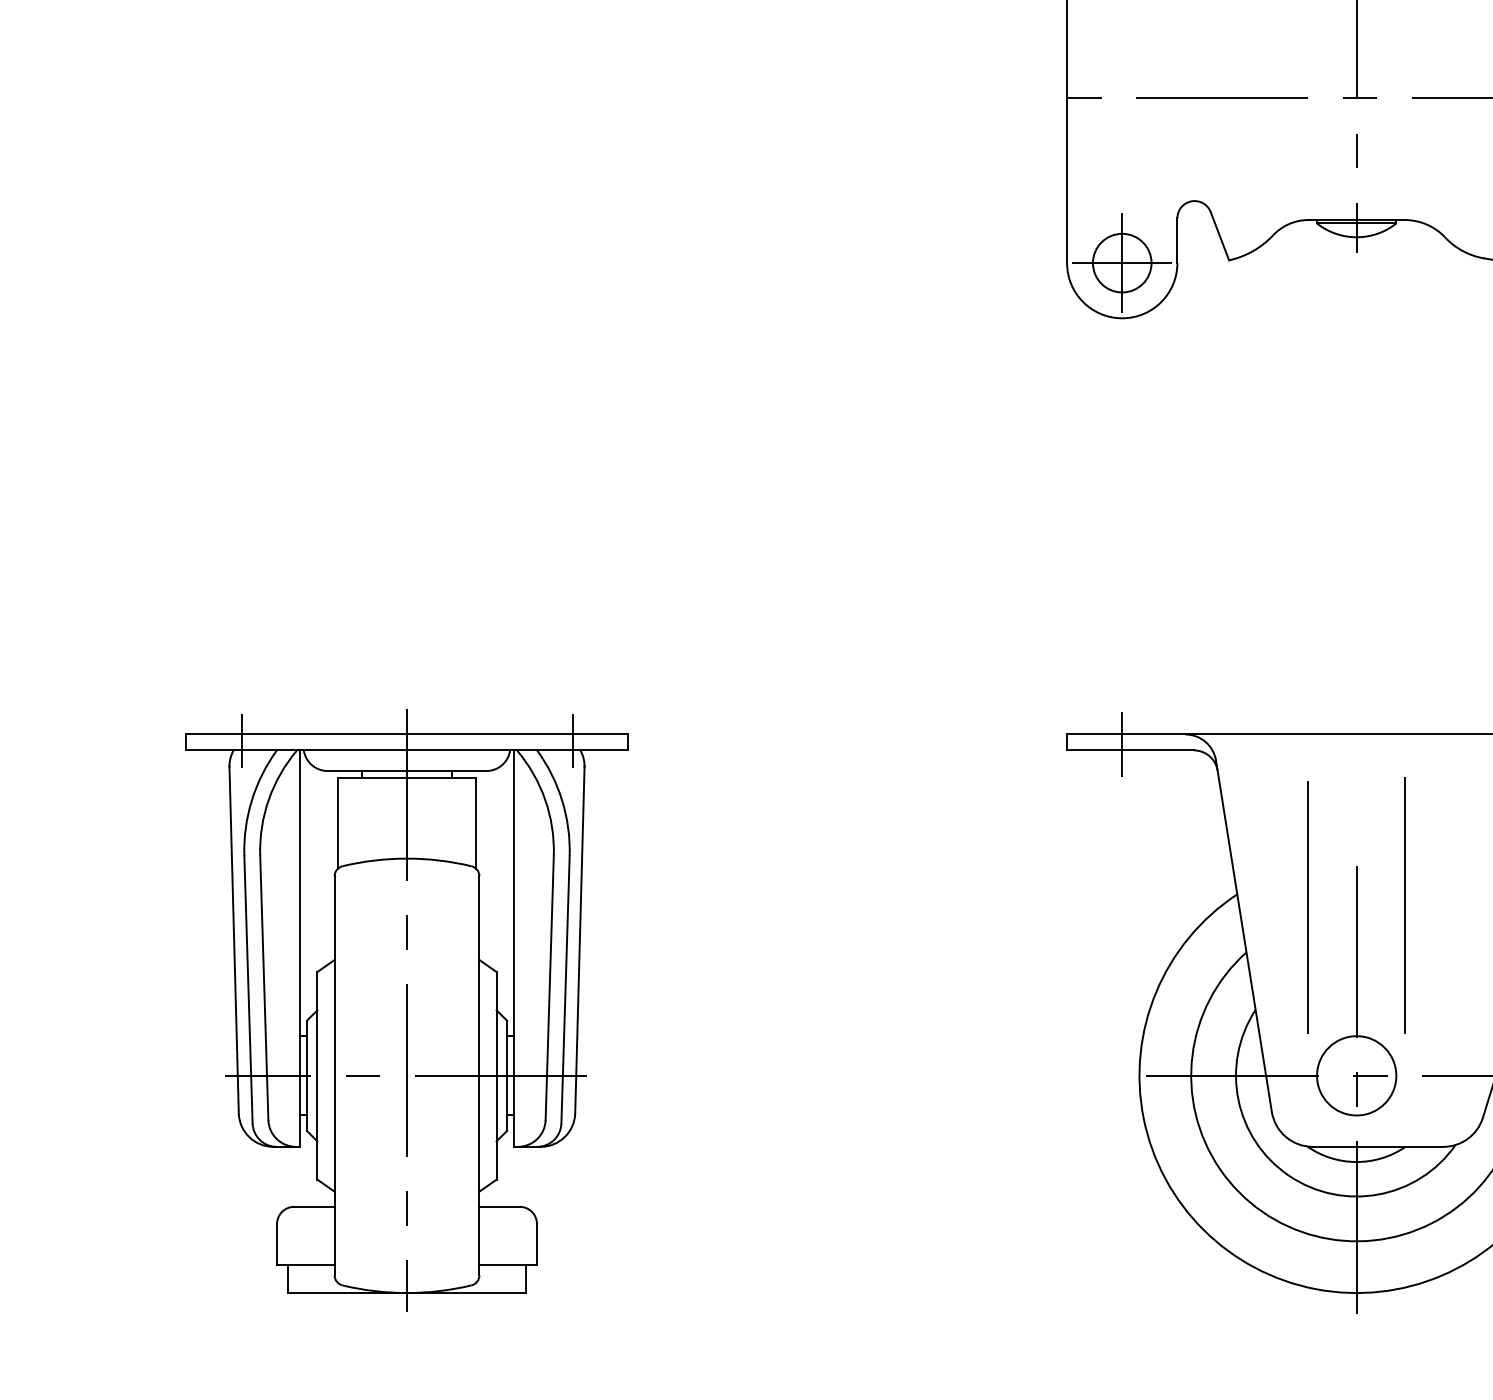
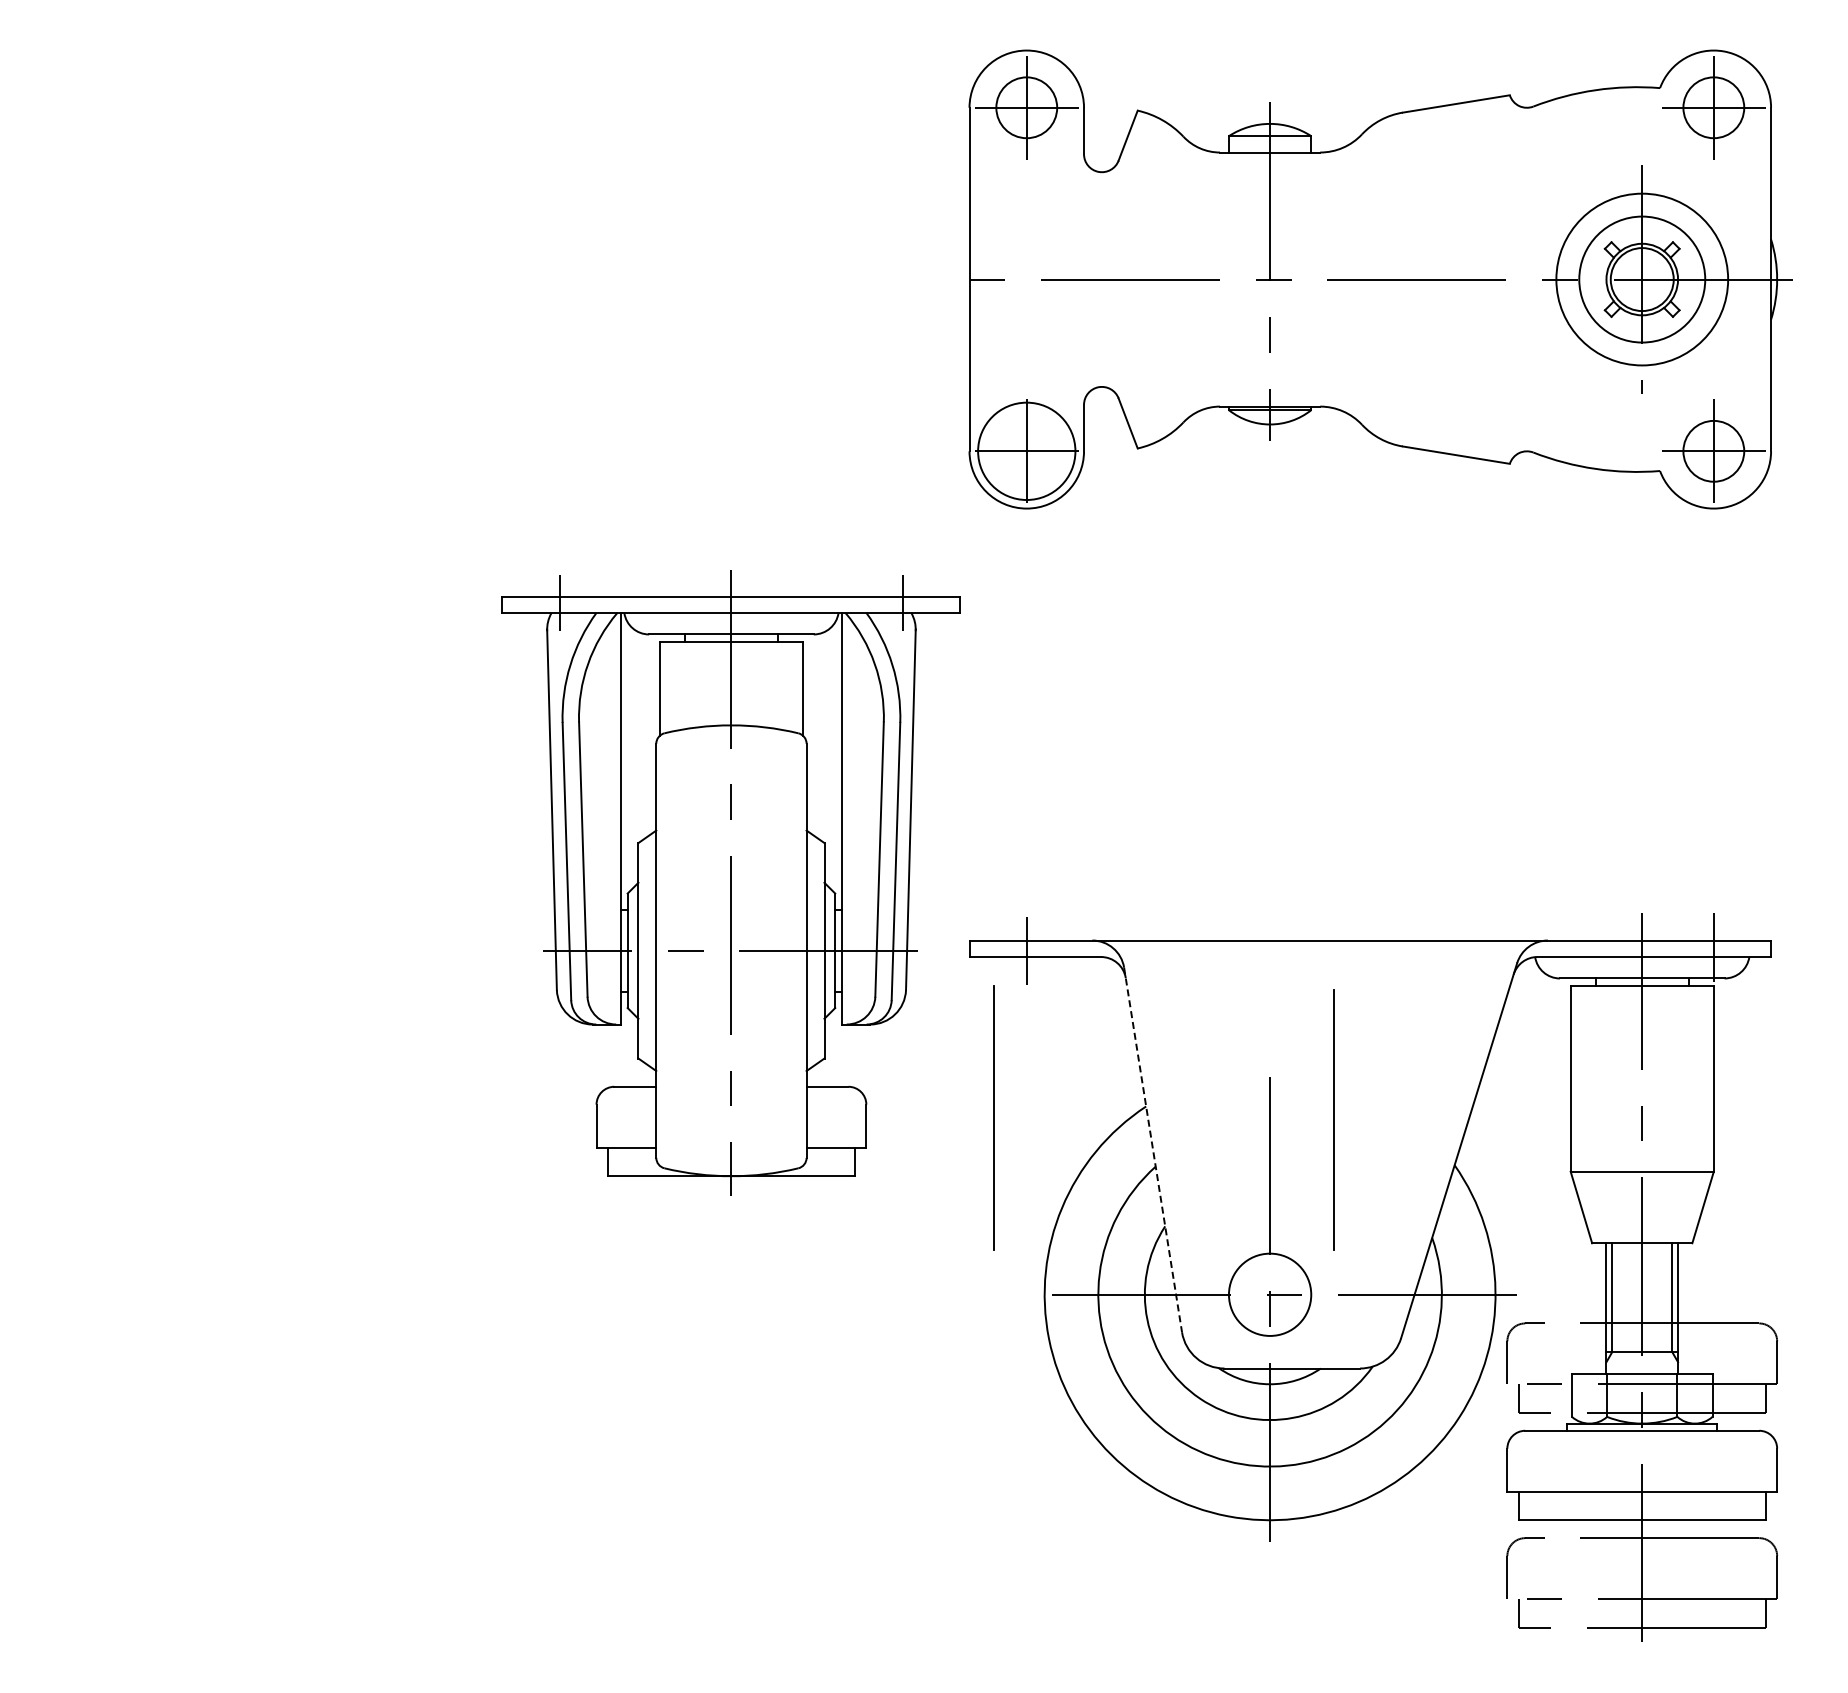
circle: (1121, 262) -> (1026, 450), size x1.6
line: (1404, 904) -> (993, 1117), moved
line: (1307, 906) -> (1333, 1119), moved
line: (1244, 936) -> (1153, 1150), solid -> dashed
part: (406, 1010) -> (730, 882), moved

